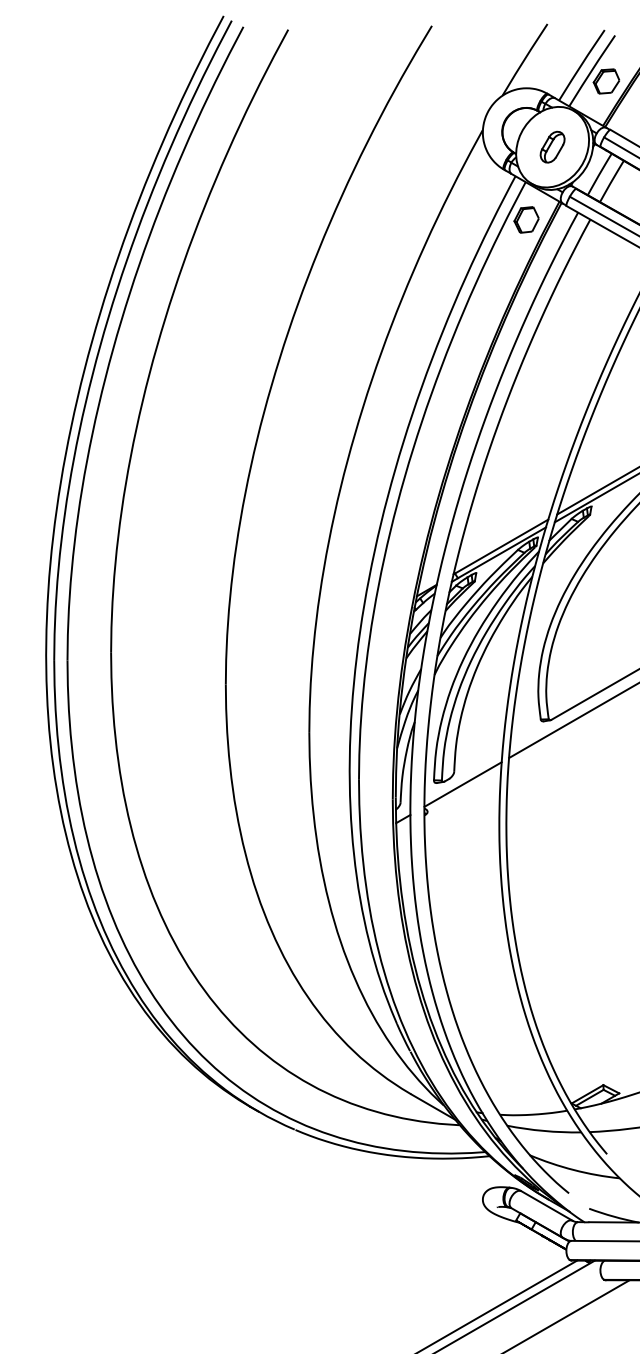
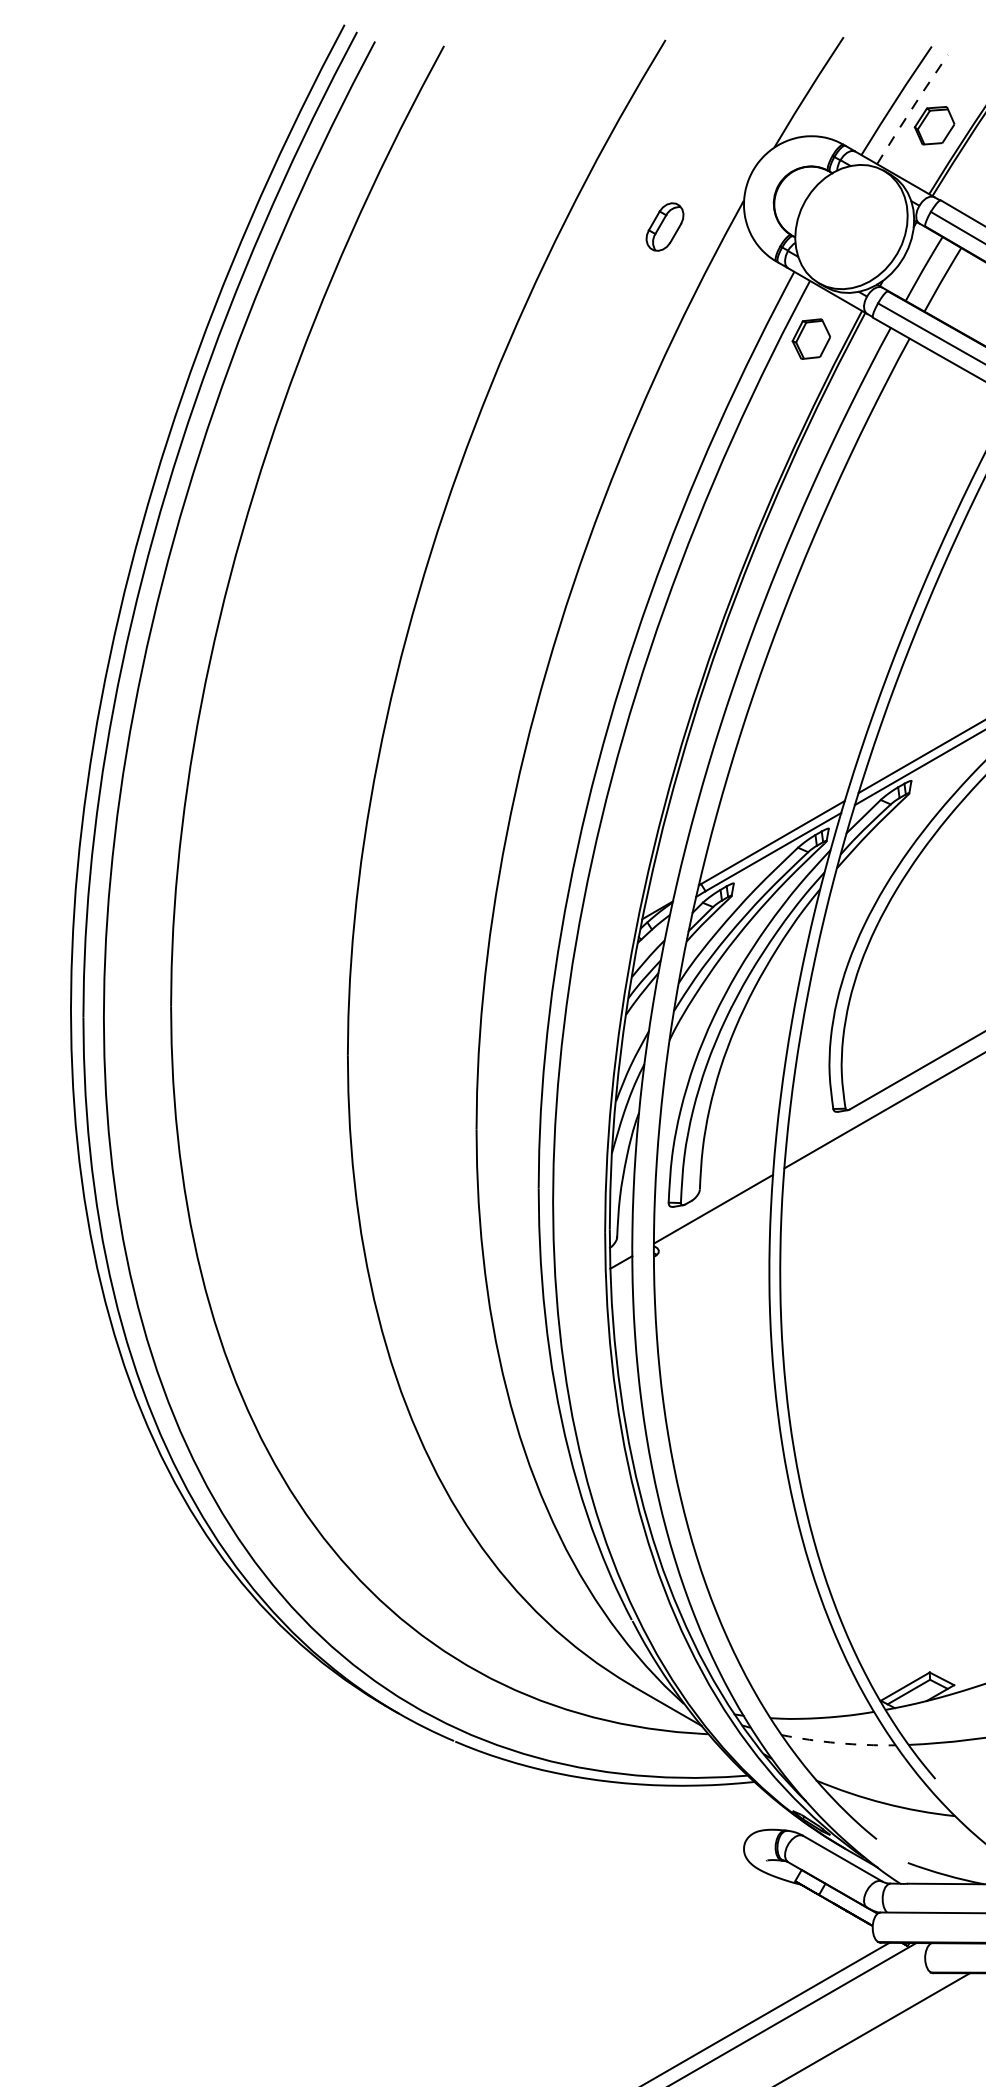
line: (592, 70) -> (912, 108), solid -> dashed
part: (552, 146) -> (664, 225), moved
arc: (543, 1130) -> (837, 1742), solid -> dashed

